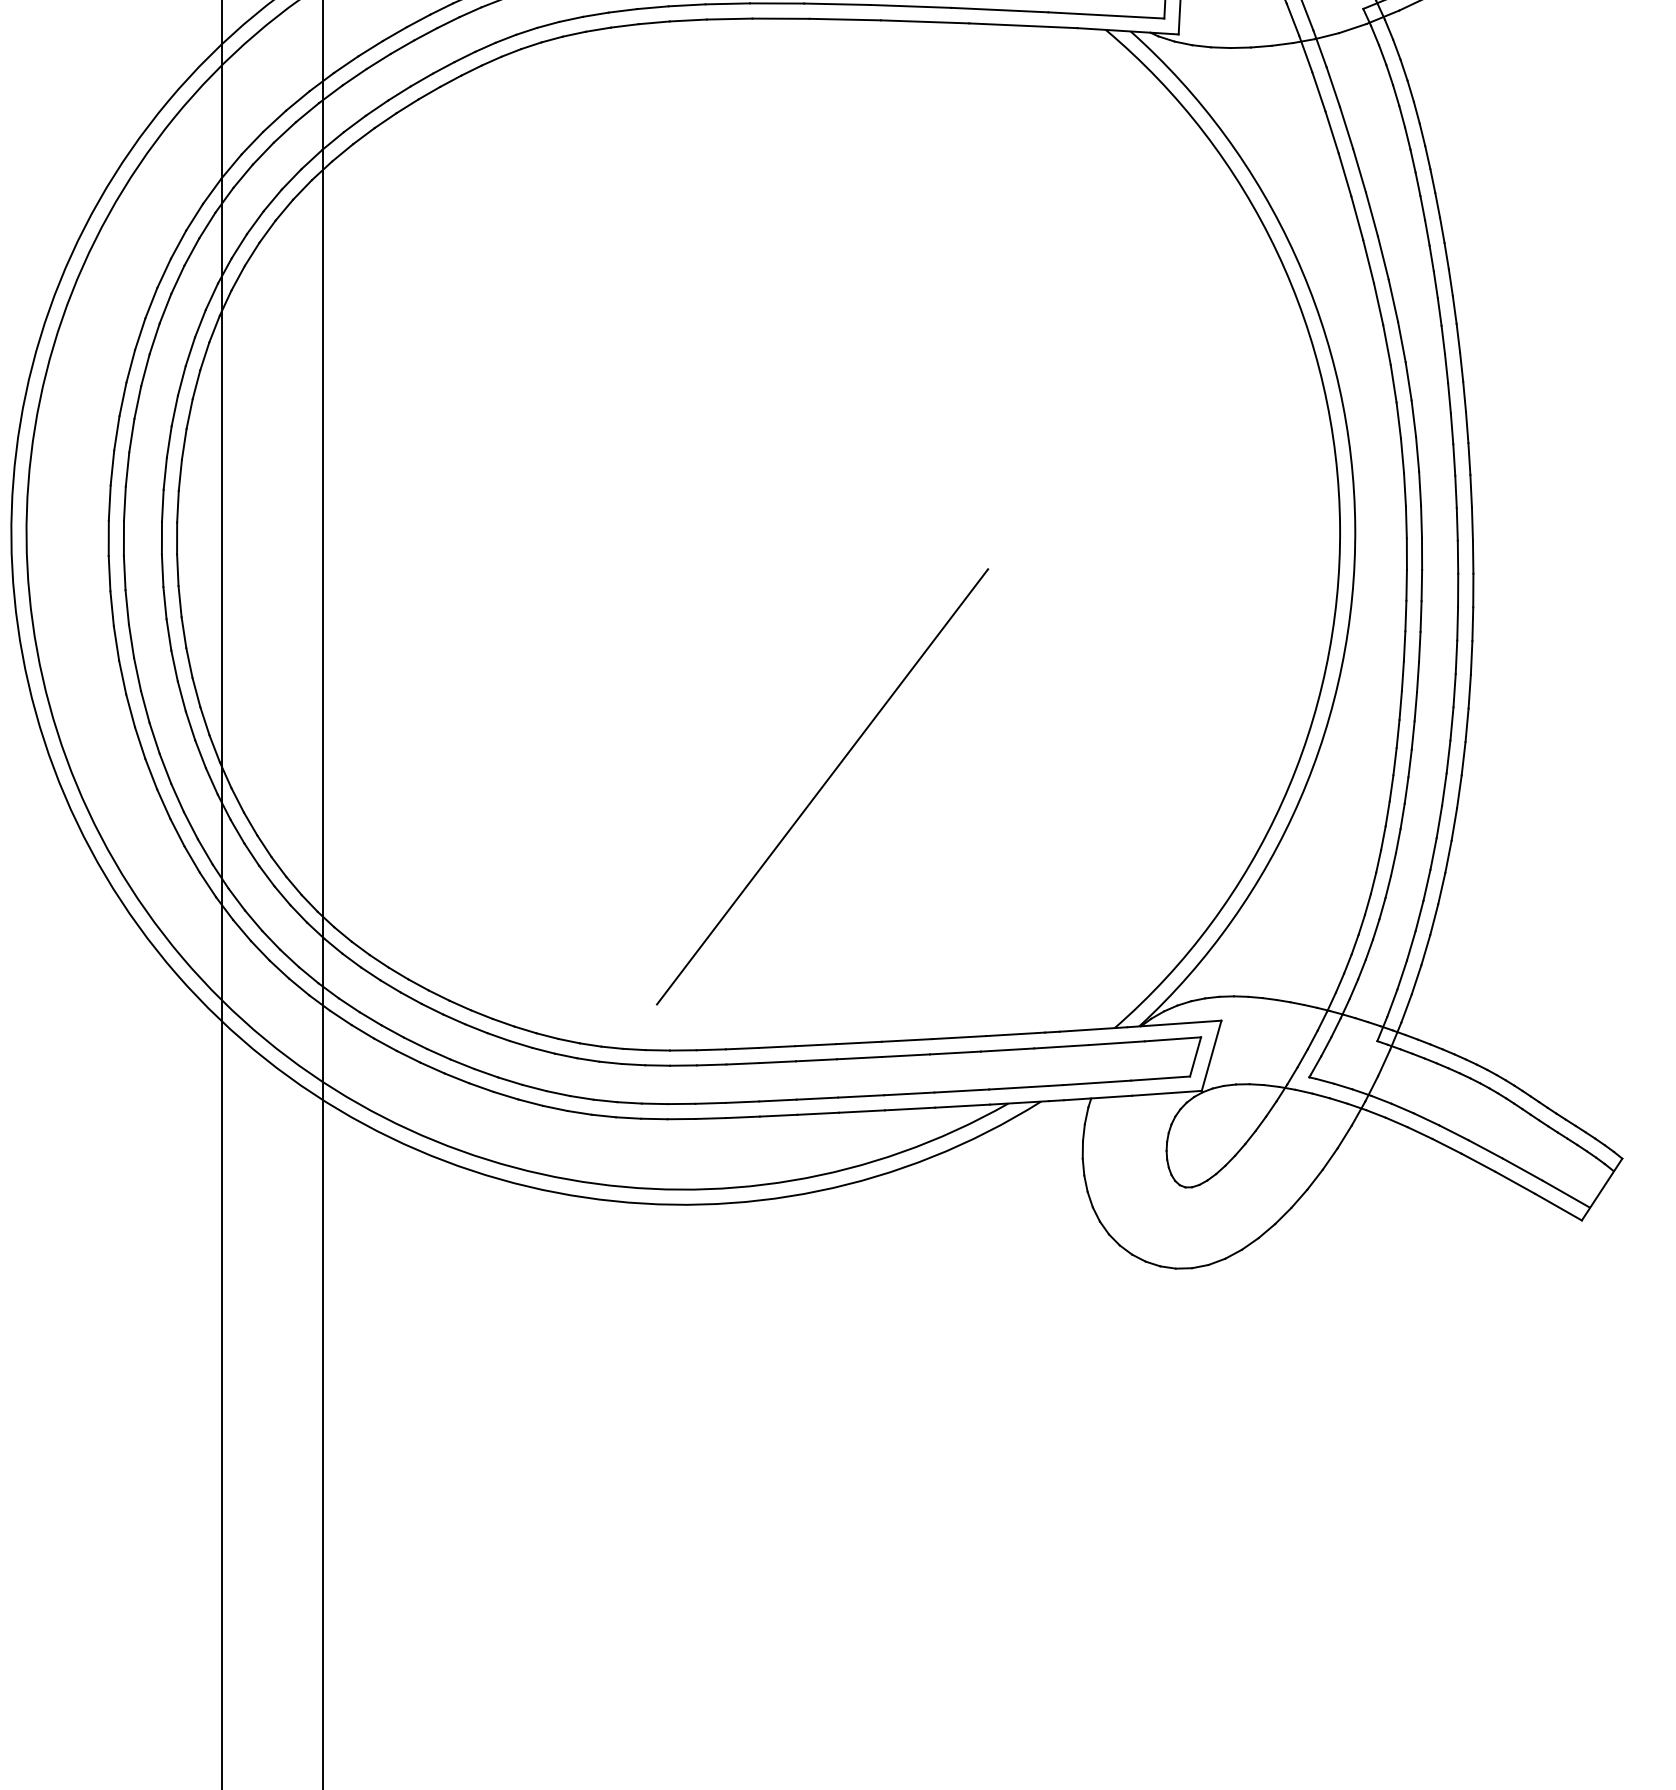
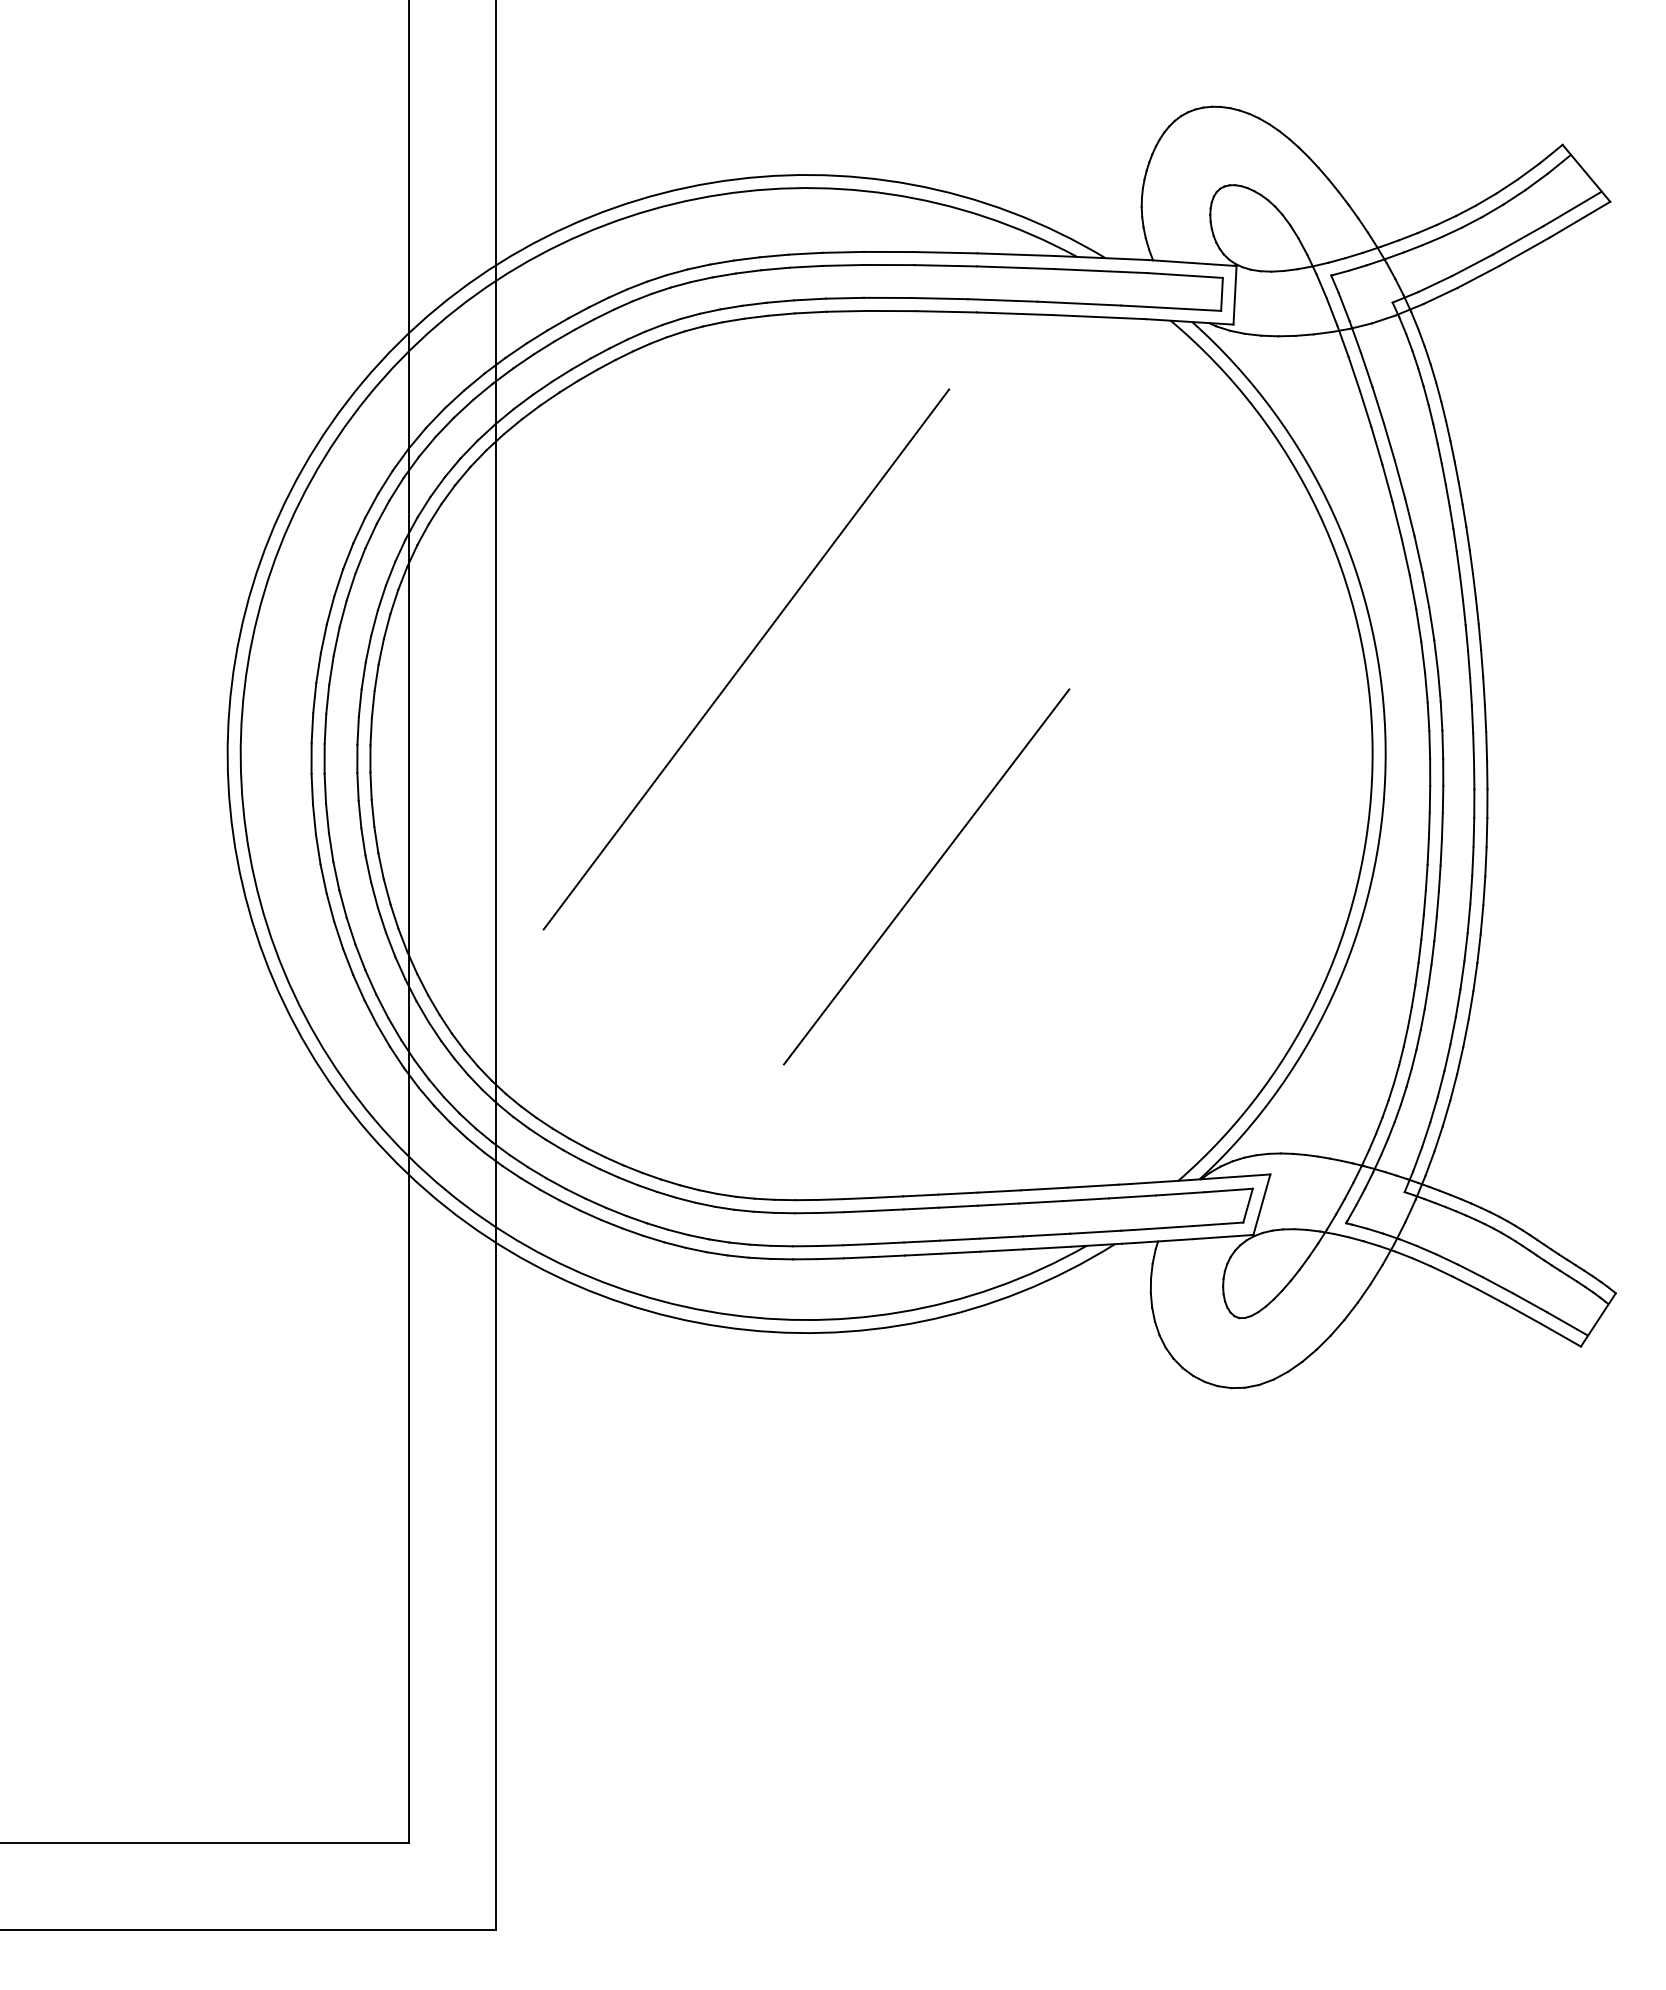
line: (613, 423) -> (746, 659), added
line: (822, 786) -> (926, 876), moved

